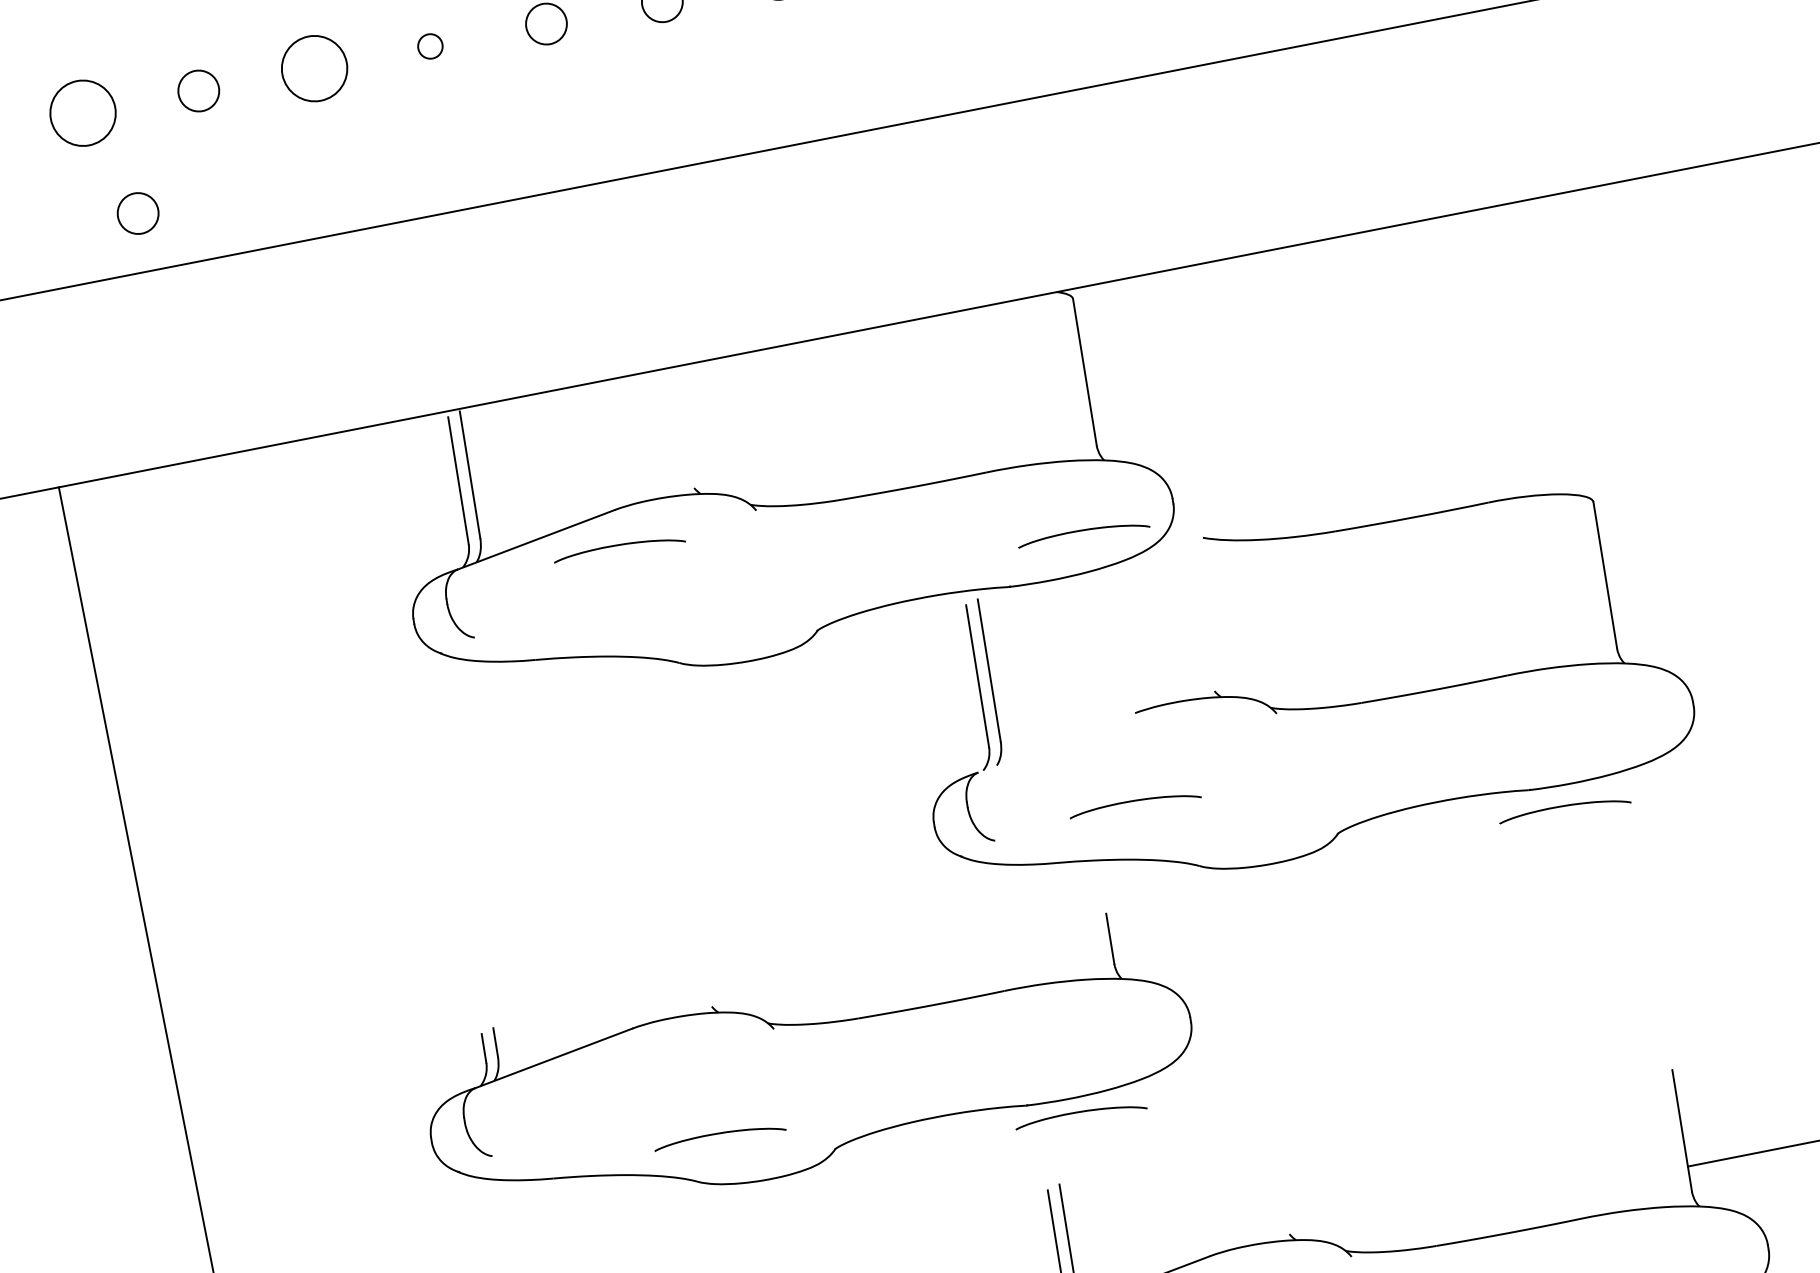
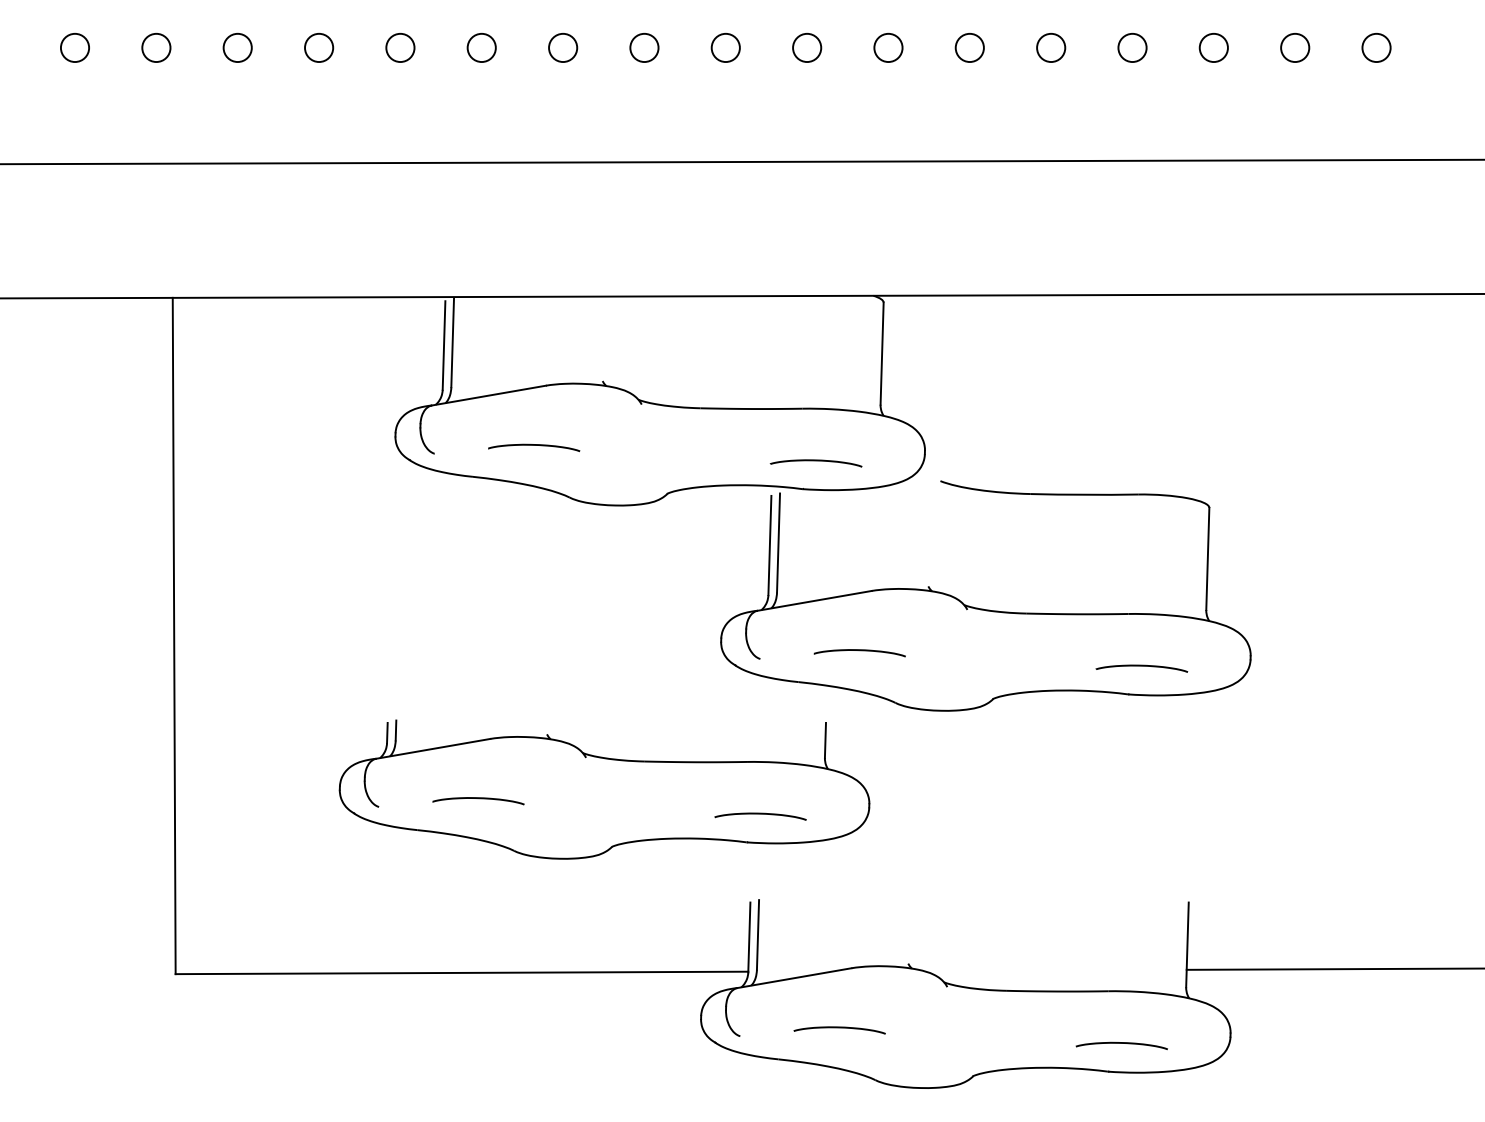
circle: (430, 45) -> (481, 47), size x1.67
circle: (314, 68) -> (400, 47), size x0.62
circle: (82, 112) -> (237, 47), size x0.62
circle: (138, 212) -> (262, 122), removed
curve: (1082, 532) -> (815, 461), moved
curve: (619, 545) -> (534, 445), moved
line: (1056, 742) -> (814, 600), added
curve: (1563, 807) -> (1141, 666), moved
curve: (1080, 1113) -> (760, 814), moved
curve: (719, 1135) -> (478, 799), moved

